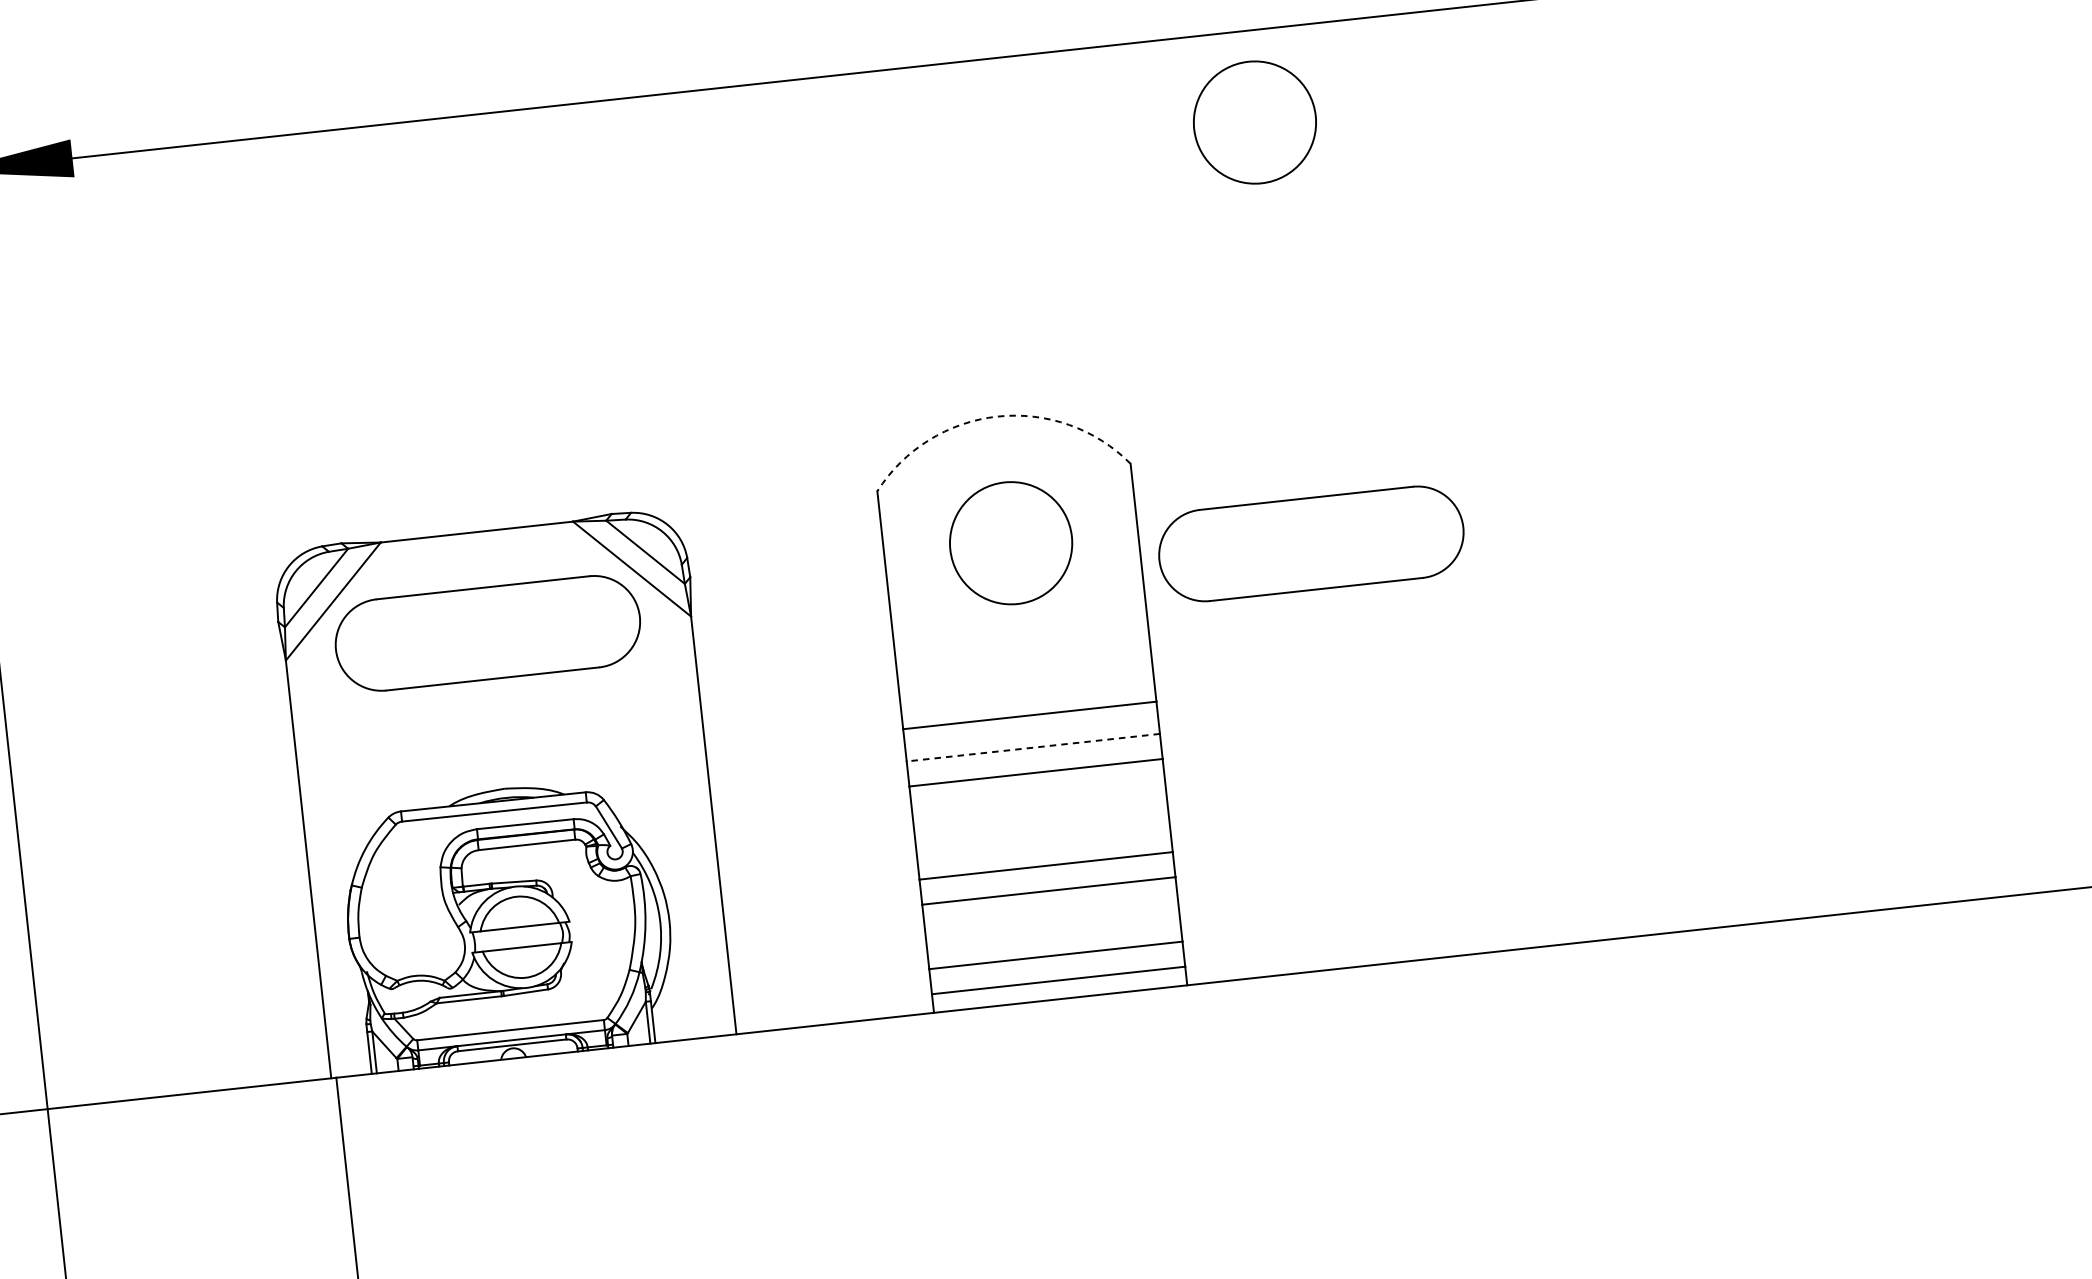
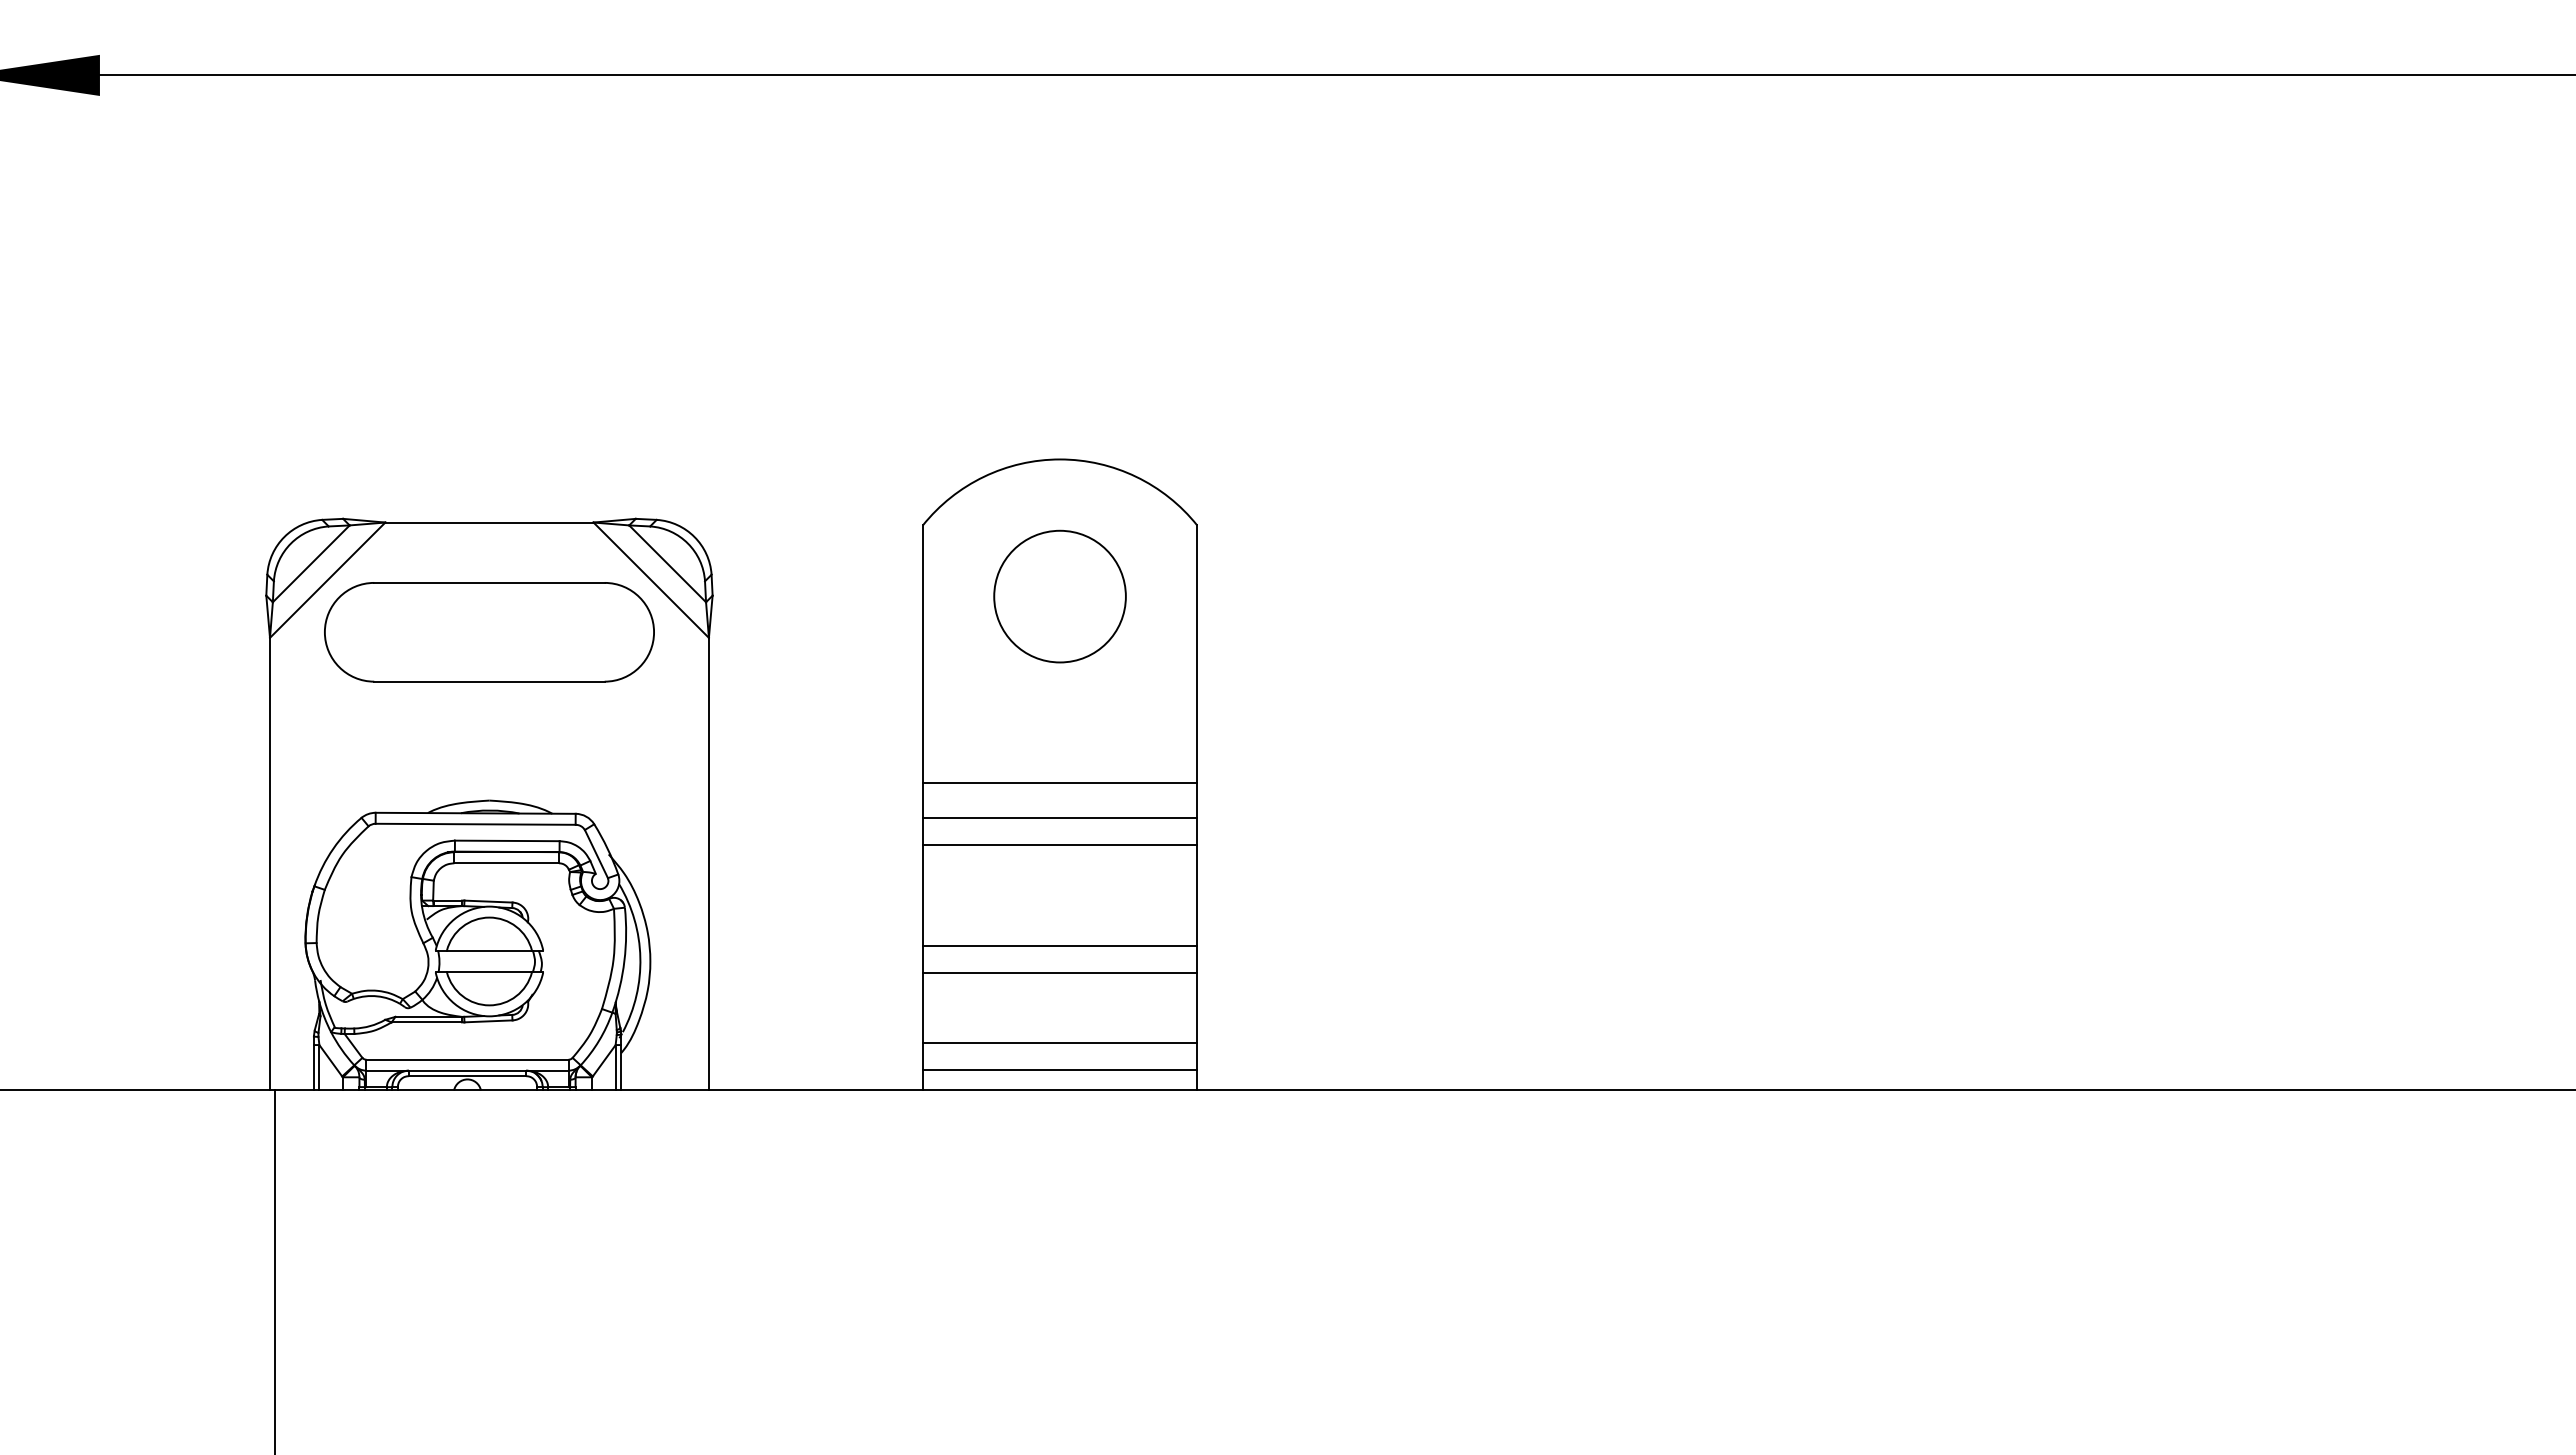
circle: (1254, 122) -> (1369, 174), removed
arc: (997, 416) -> (1060, 459), dashed -> solid
part: (1311, 544) -> (1381, 632), removed
line: (1032, 748) -> (1059, 818), dashed -> solid

